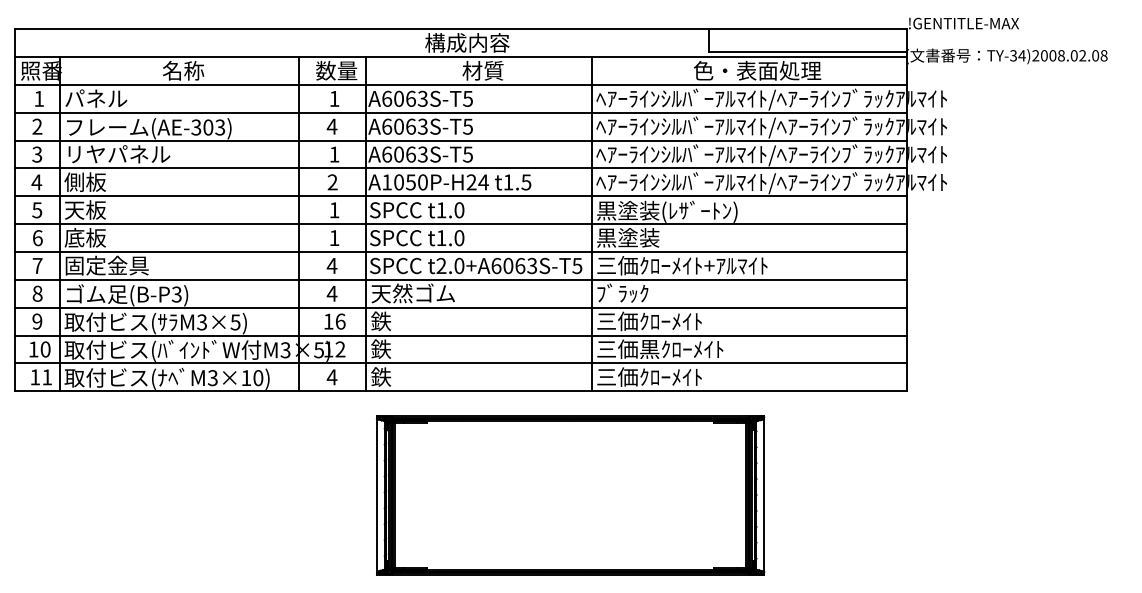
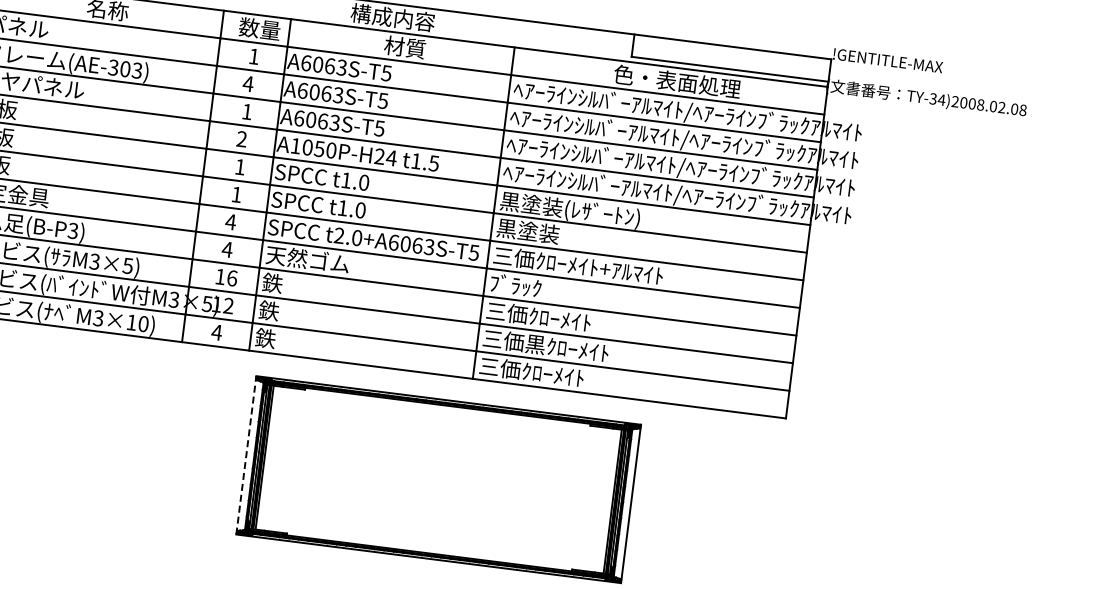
line: (376, 495) -> (246, 455), solid -> dashed

